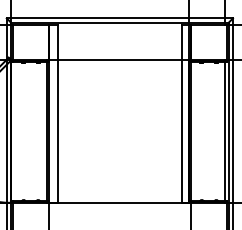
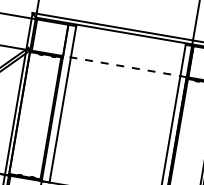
line: (117, 60) -> (123, 66), solid -> dashed

